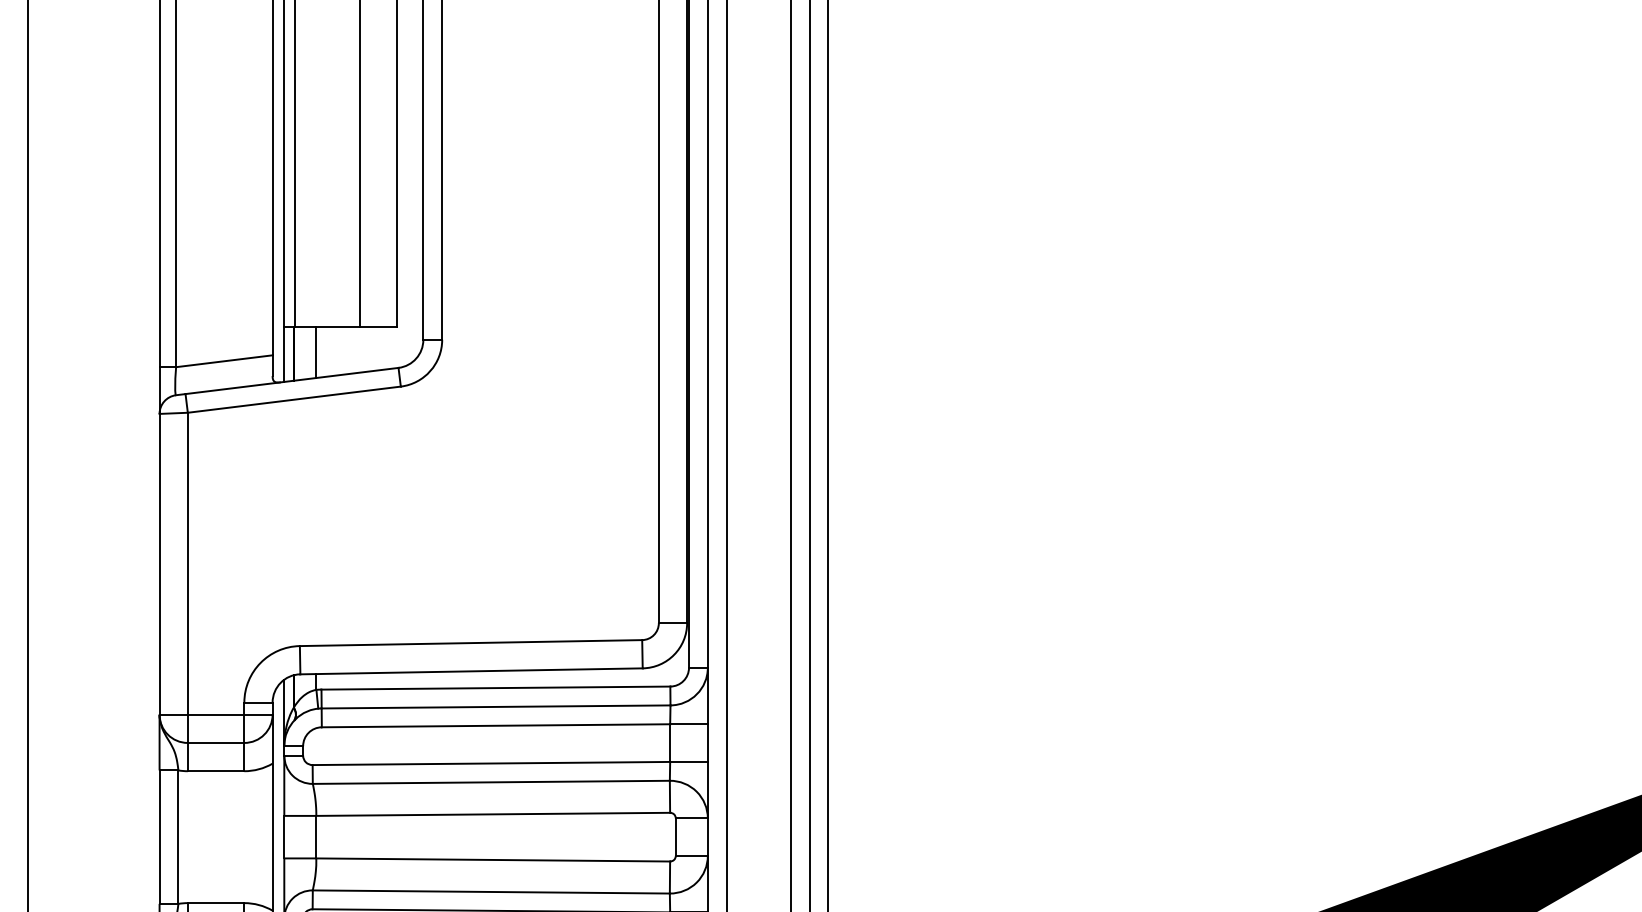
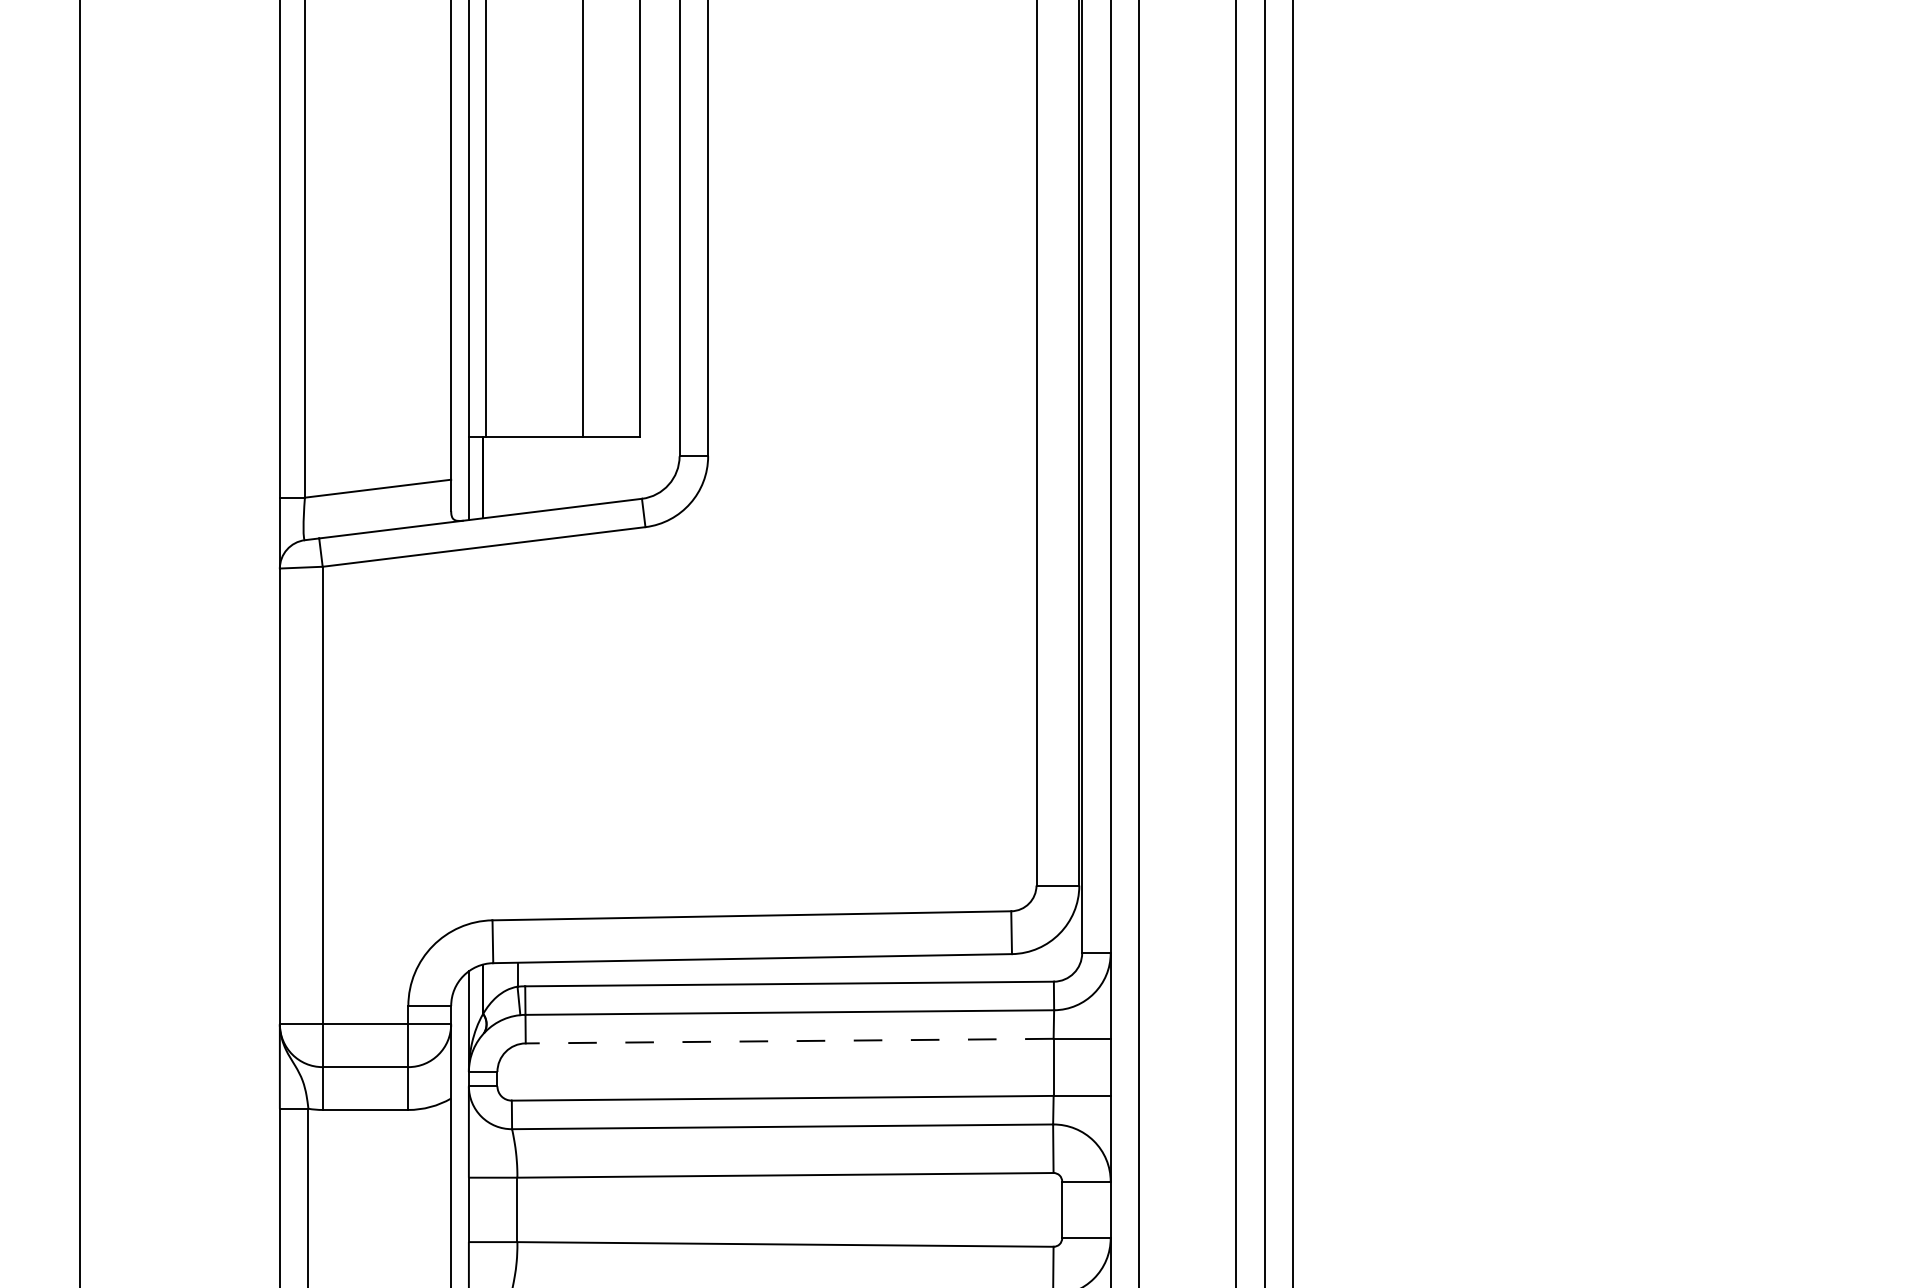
line: (316, 352) -> (517, 475), removed
line: (495, 725) -> (788, 1040), solid -> dashed

